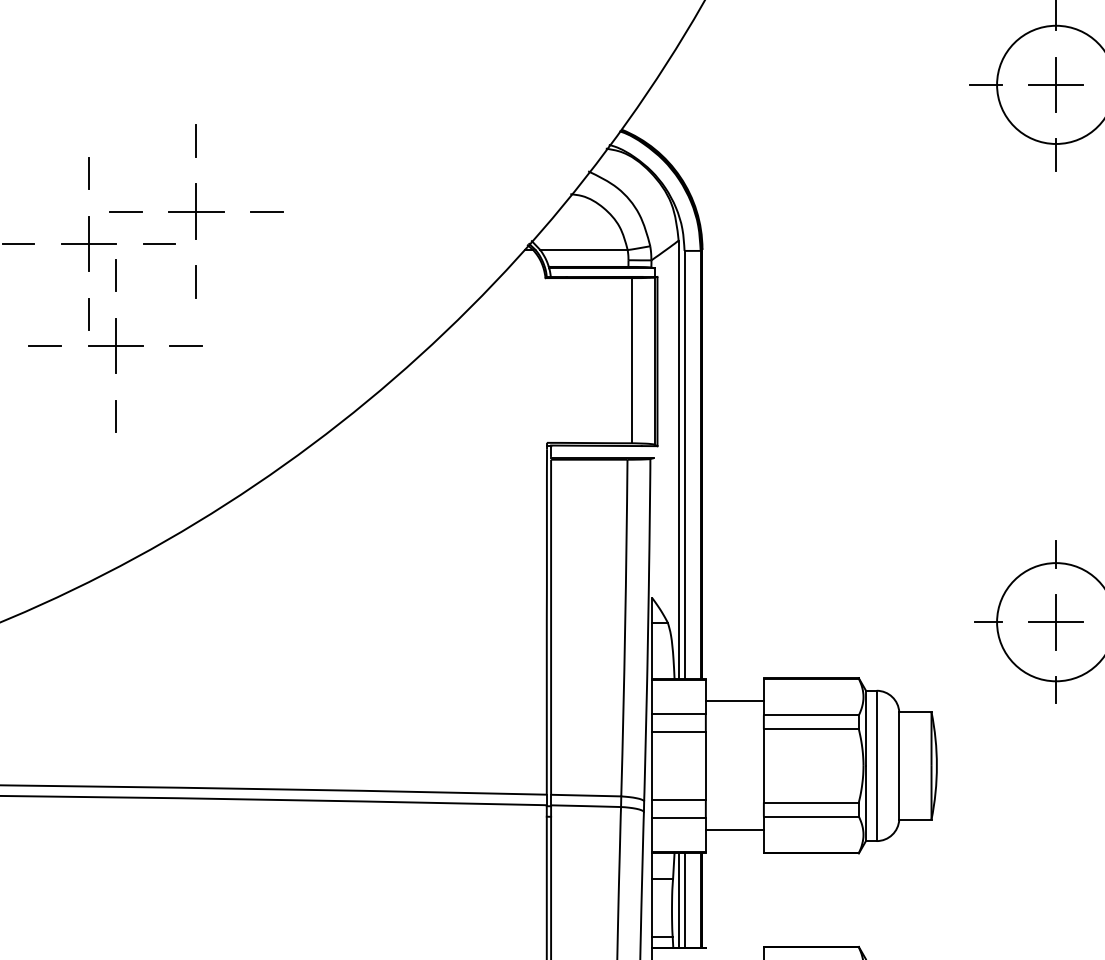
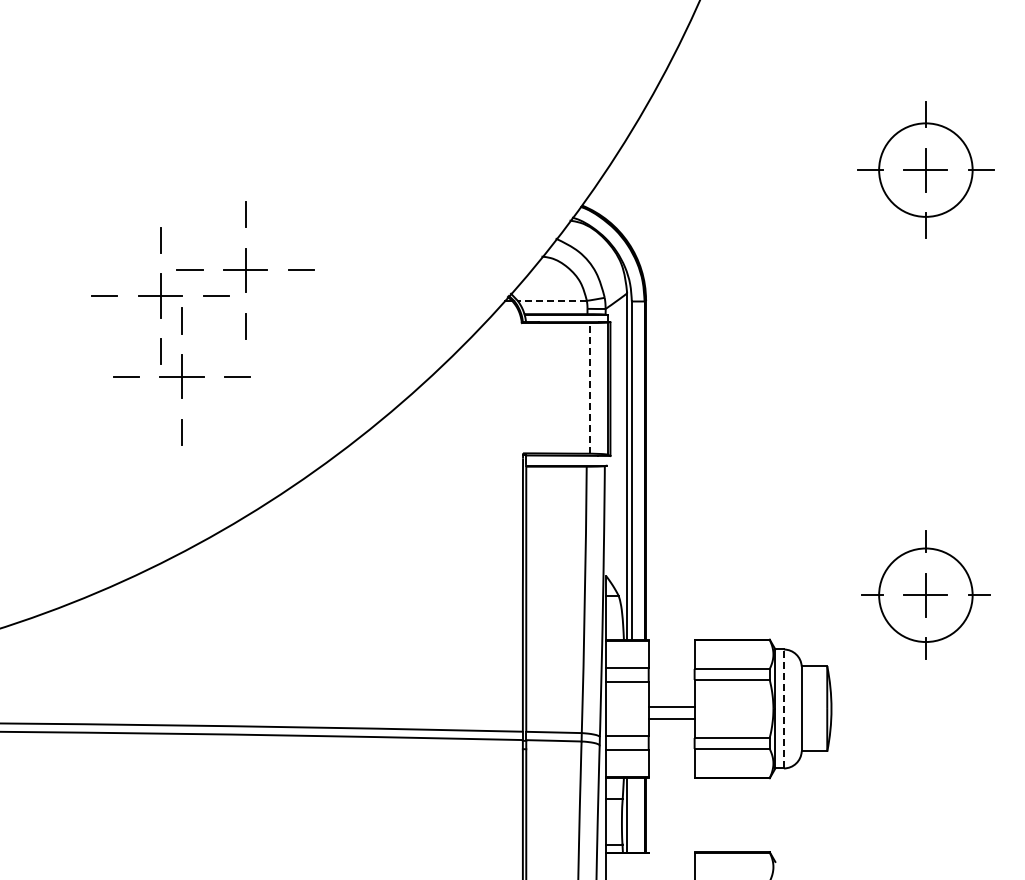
line: (584, 249) -> (552, 300), solid -> dashed
line: (631, 359) -> (589, 387), solid -> dashed
line: (734, 700) -> (671, 706), moved
line: (876, 765) -> (783, 708), solid -> dashed
line: (734, 829) -> (671, 718), moved
line: (684, 899) -> (631, 814), removed

